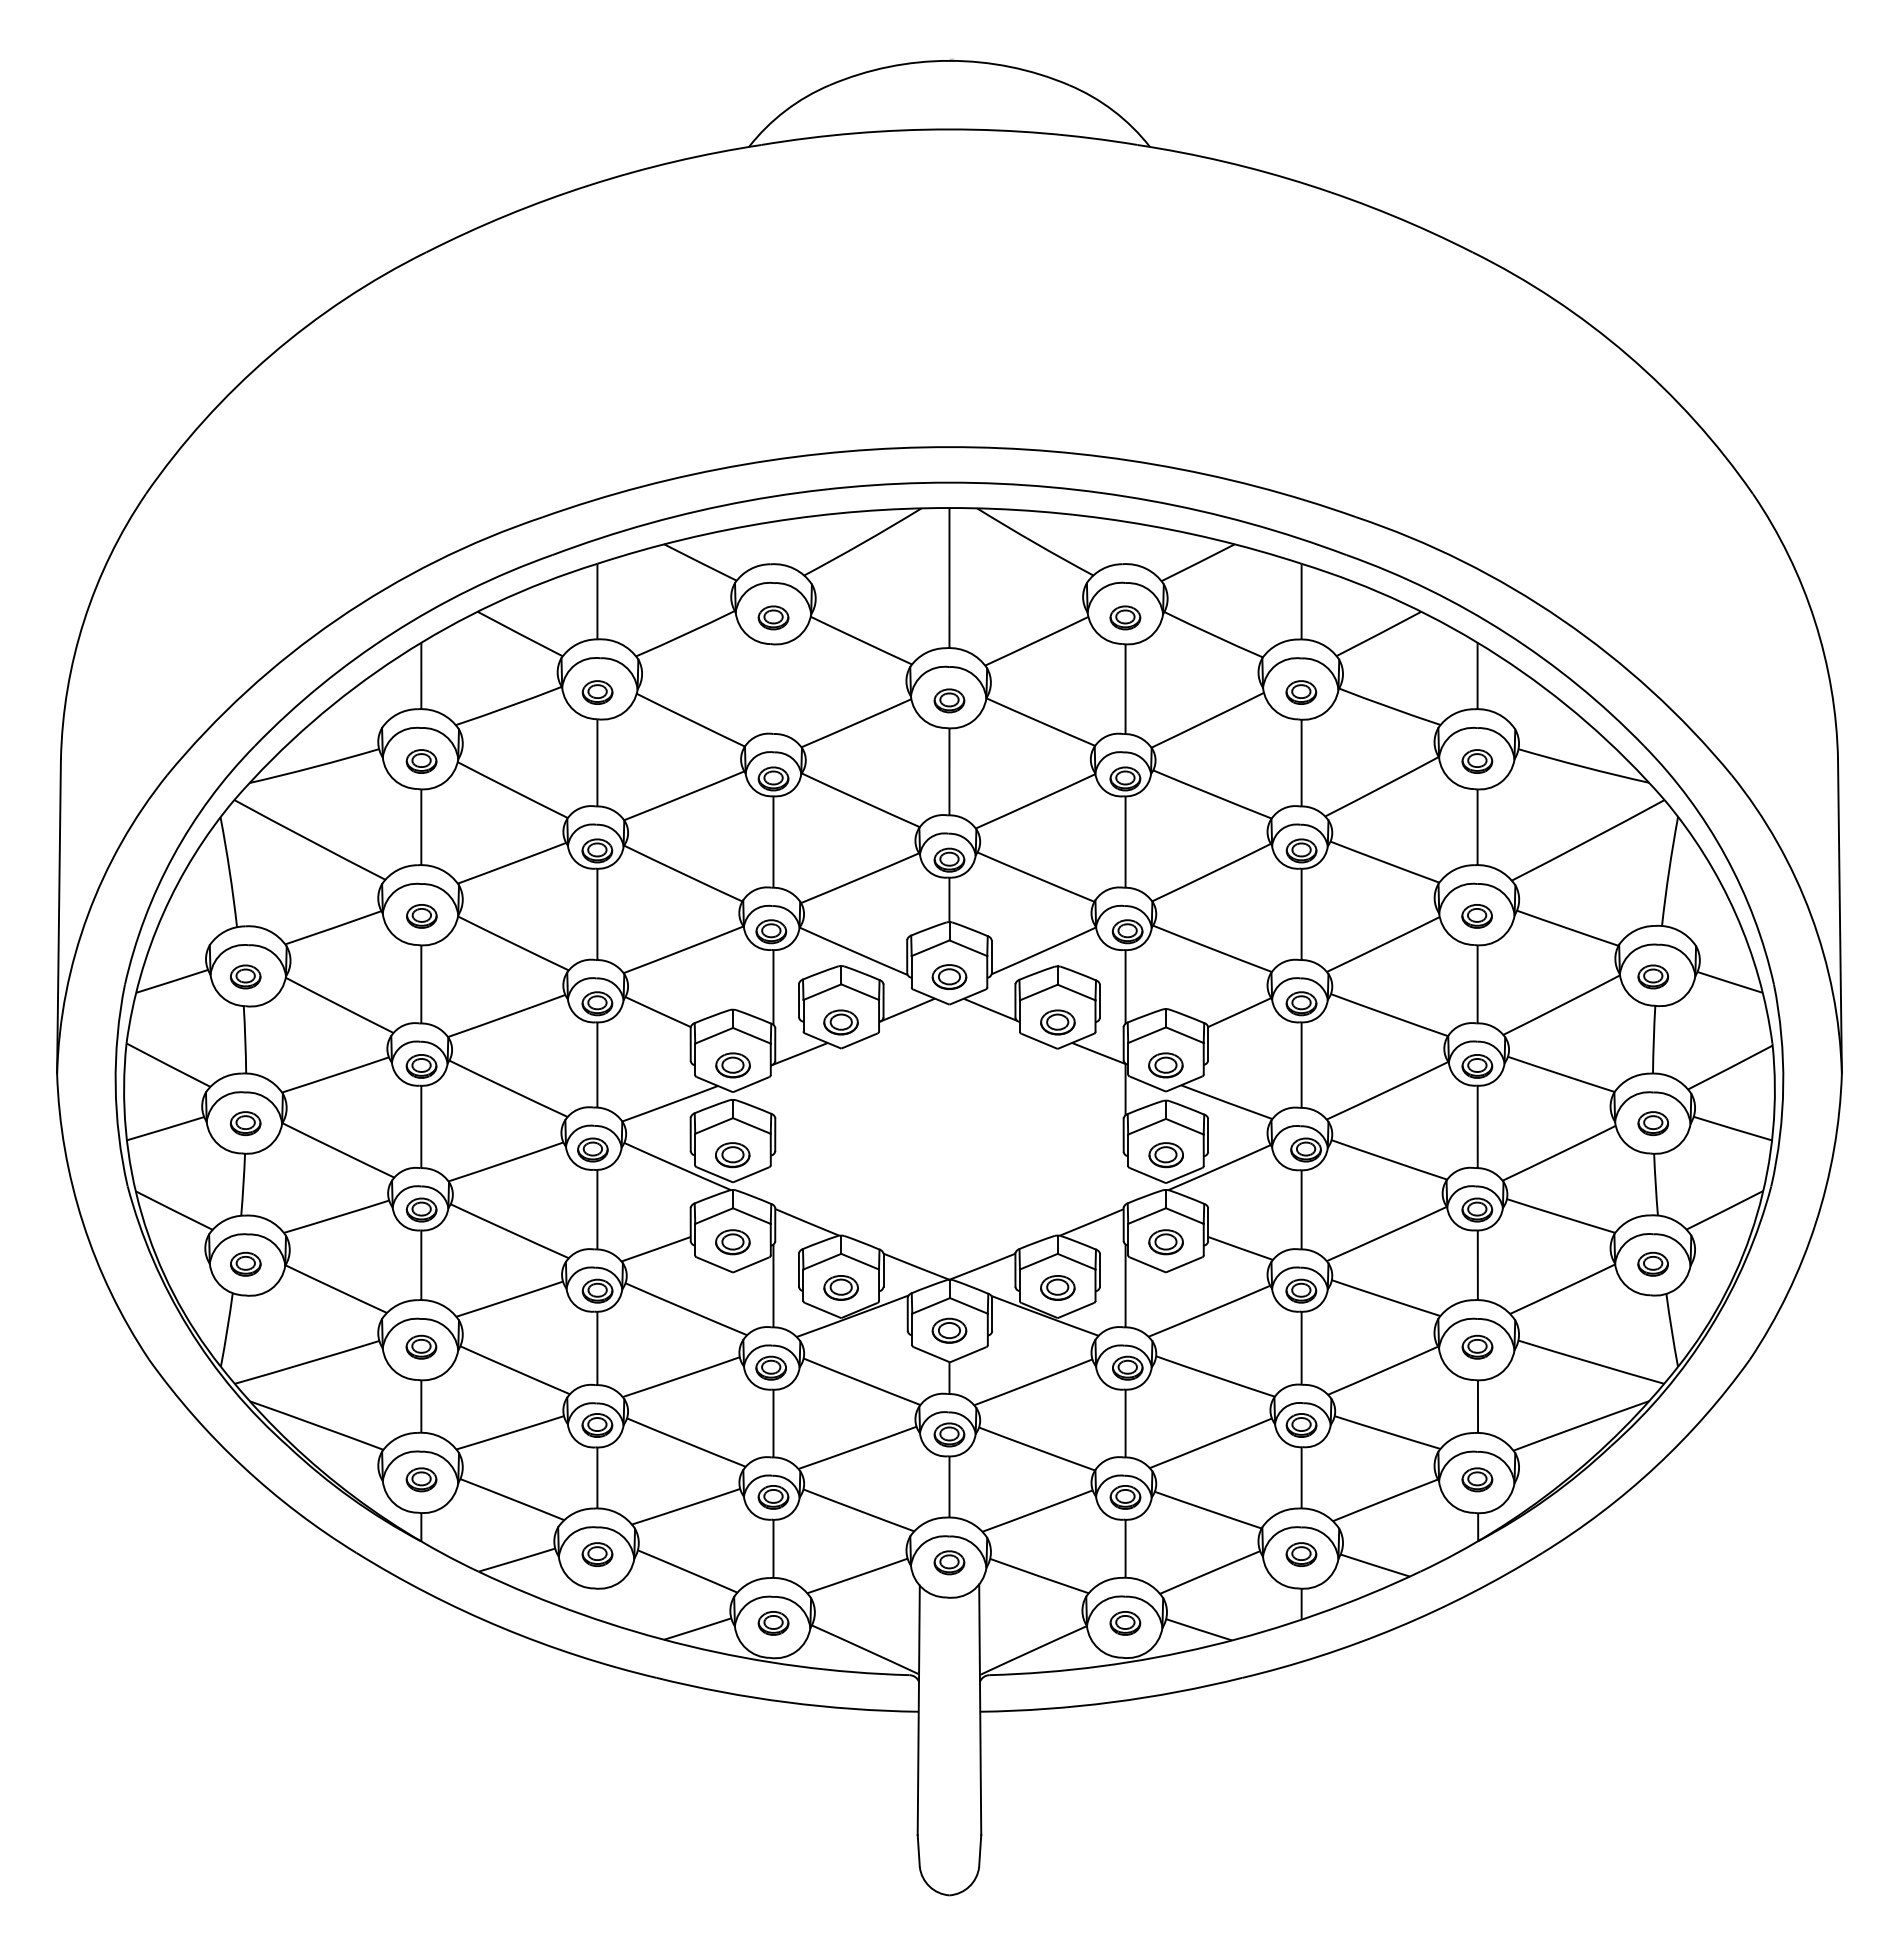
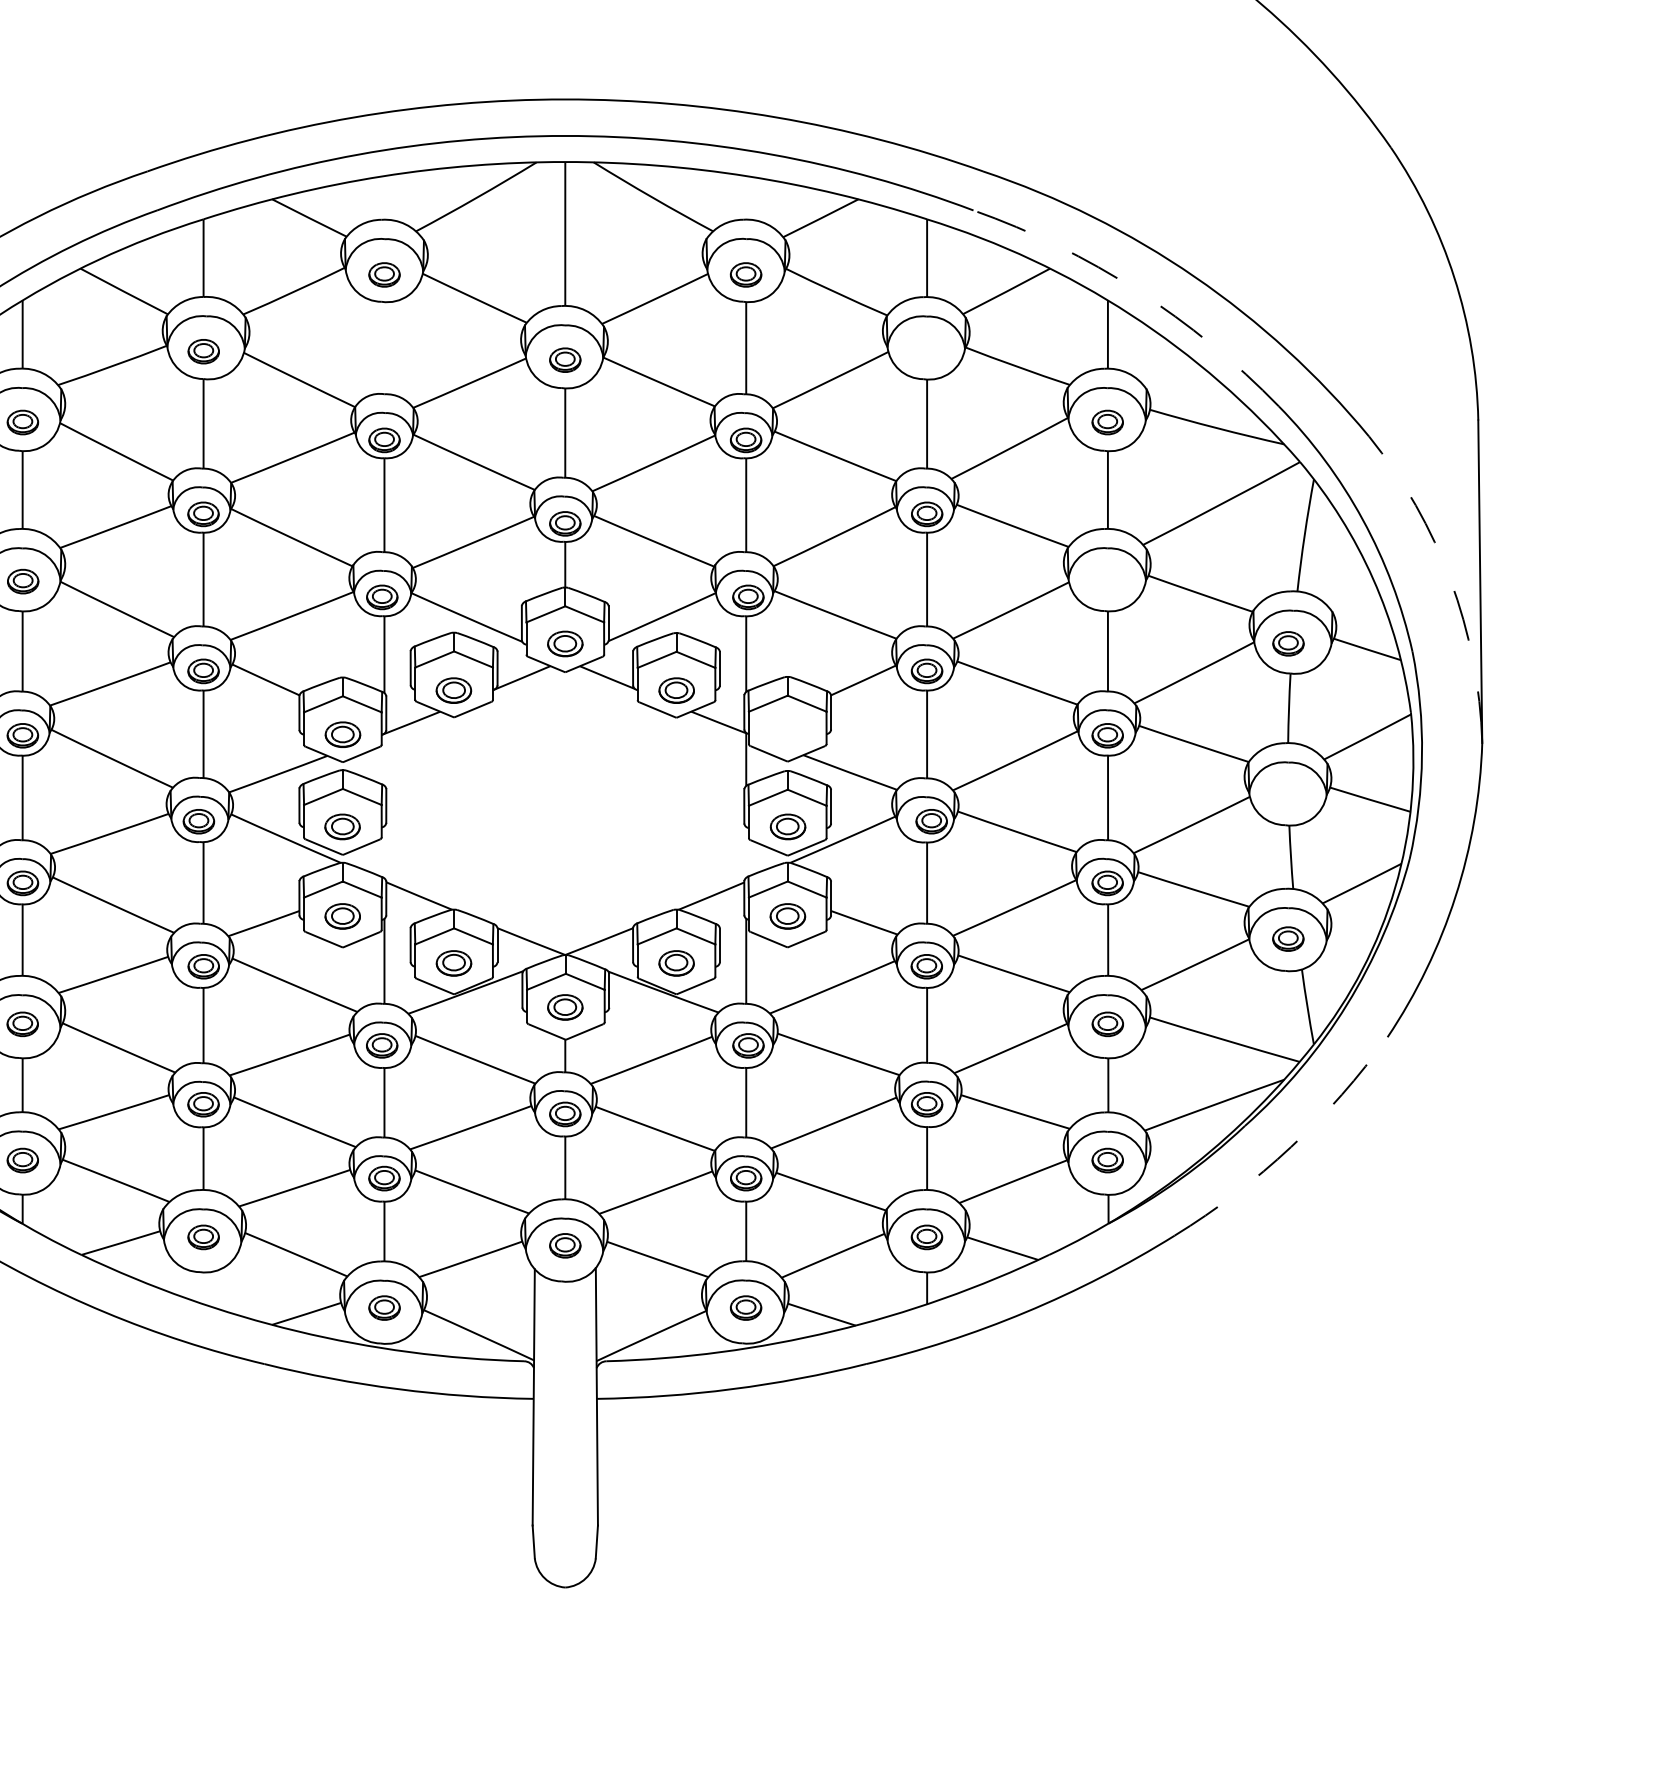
arc: (1506, 633) -> (1137, 290), solid -> dashed
part: (1301, 692) -> (927, 351), removed
arc: (1811, 915) -> (1451, 580), solid -> dashed
part: (1476, 916) -> (1106, 581), removed
part: (1165, 1065) -> (787, 734), removed
part: (1653, 1123) -> (1288, 794), removed
arc: (1655, 1466) -> (1290, 1146), solid -> dashed

